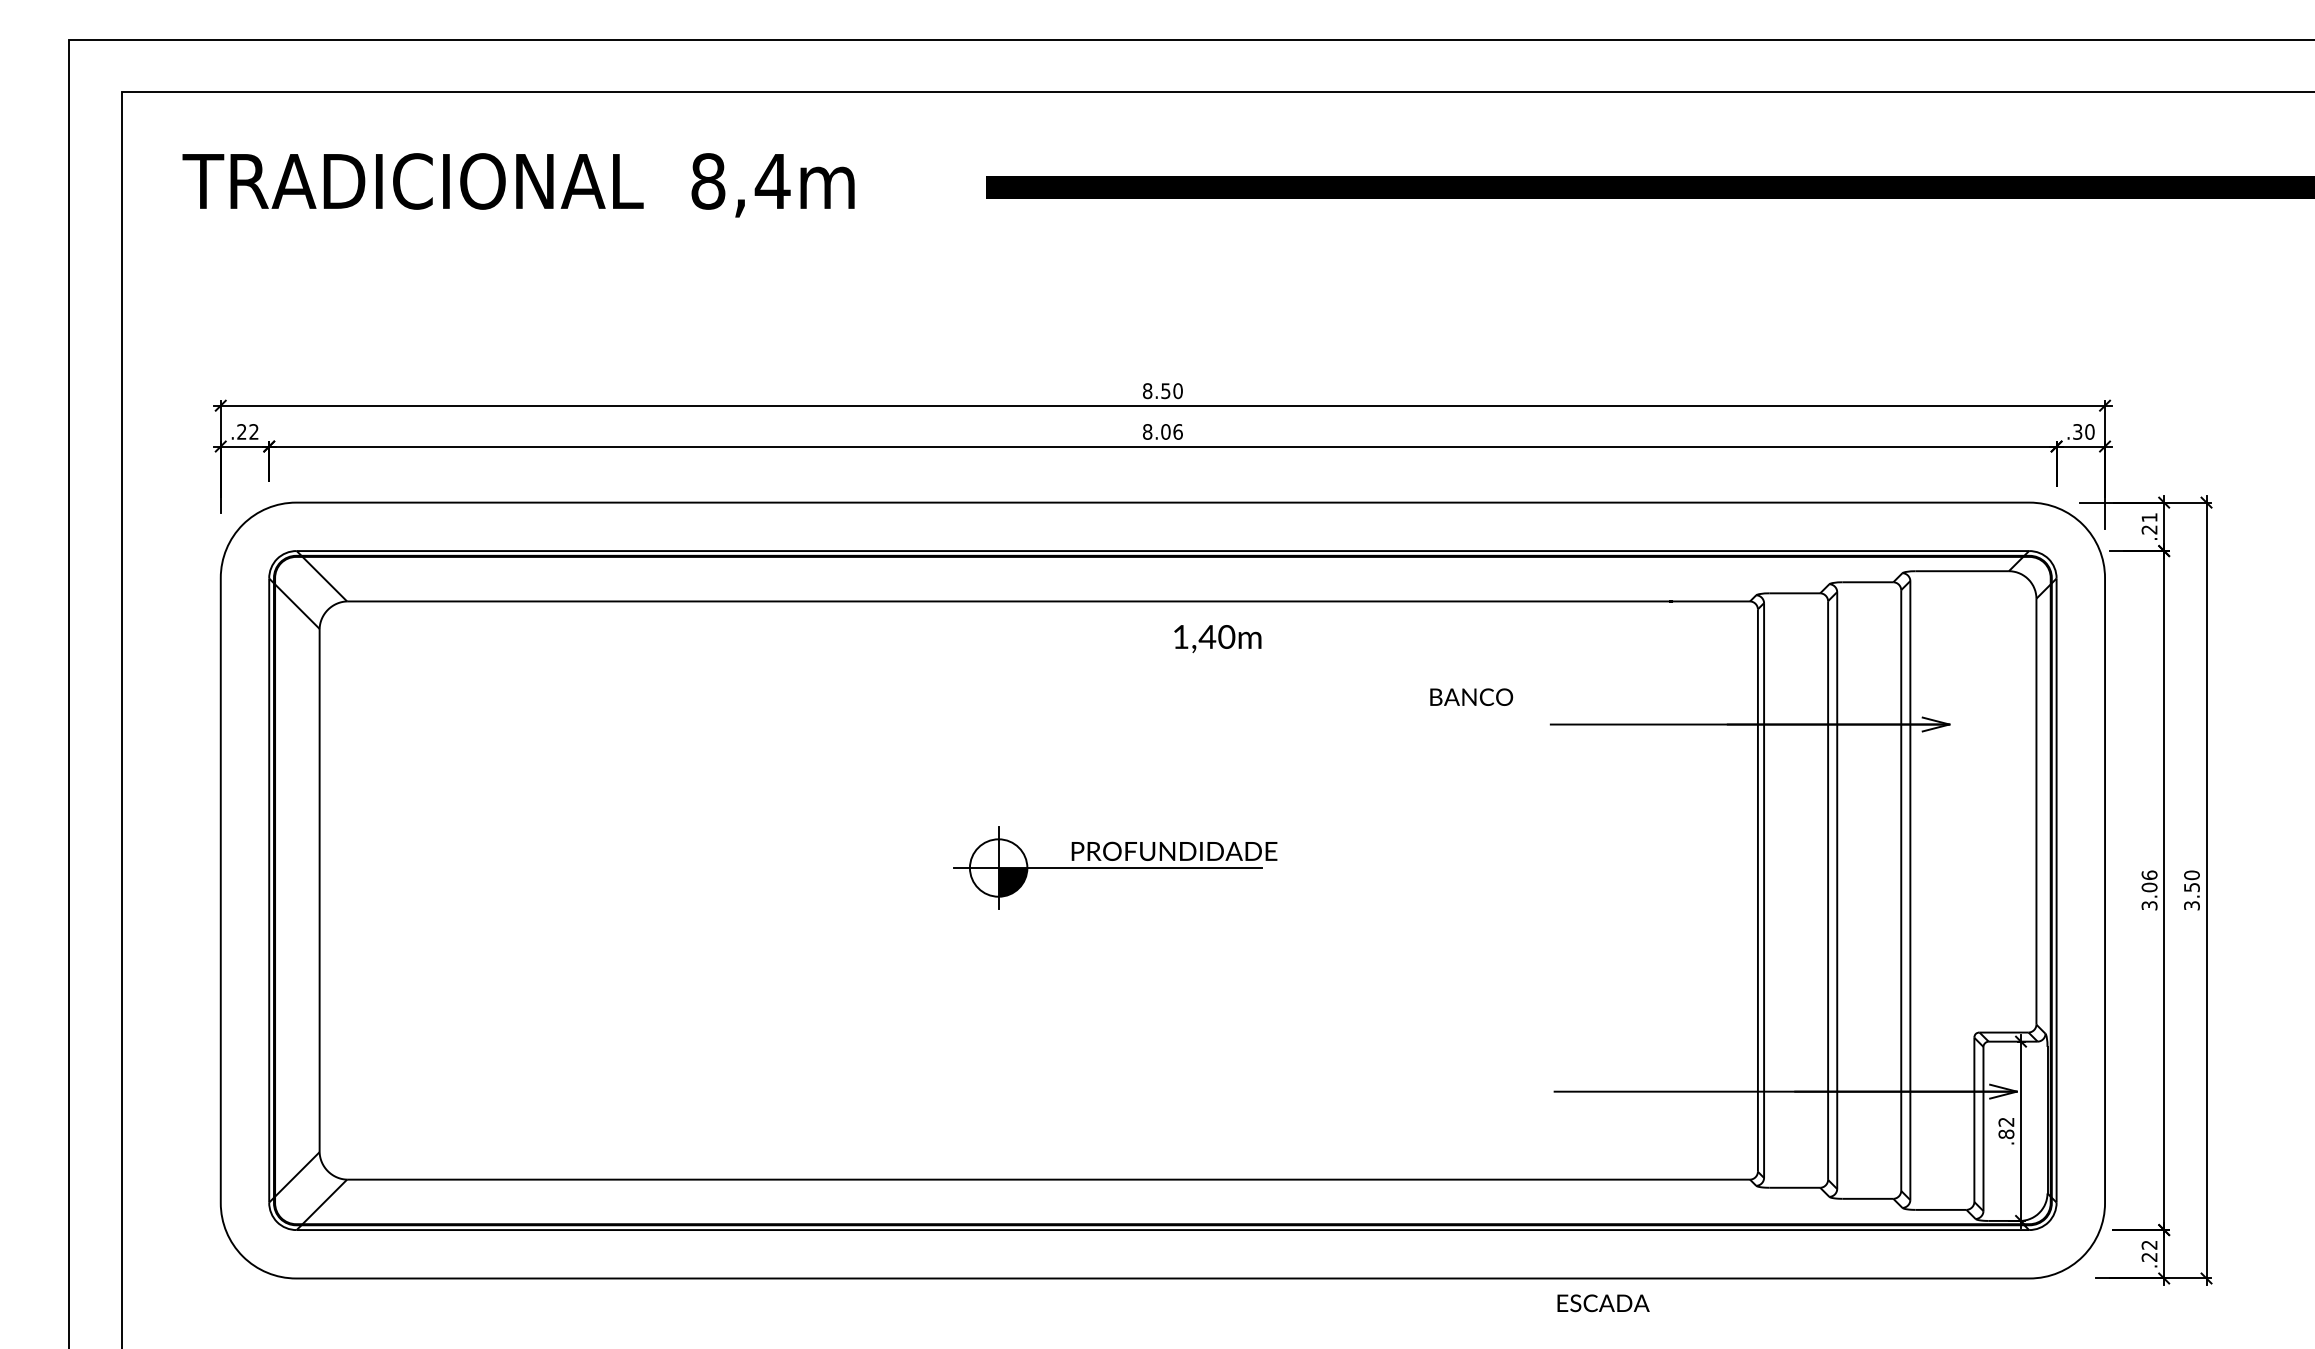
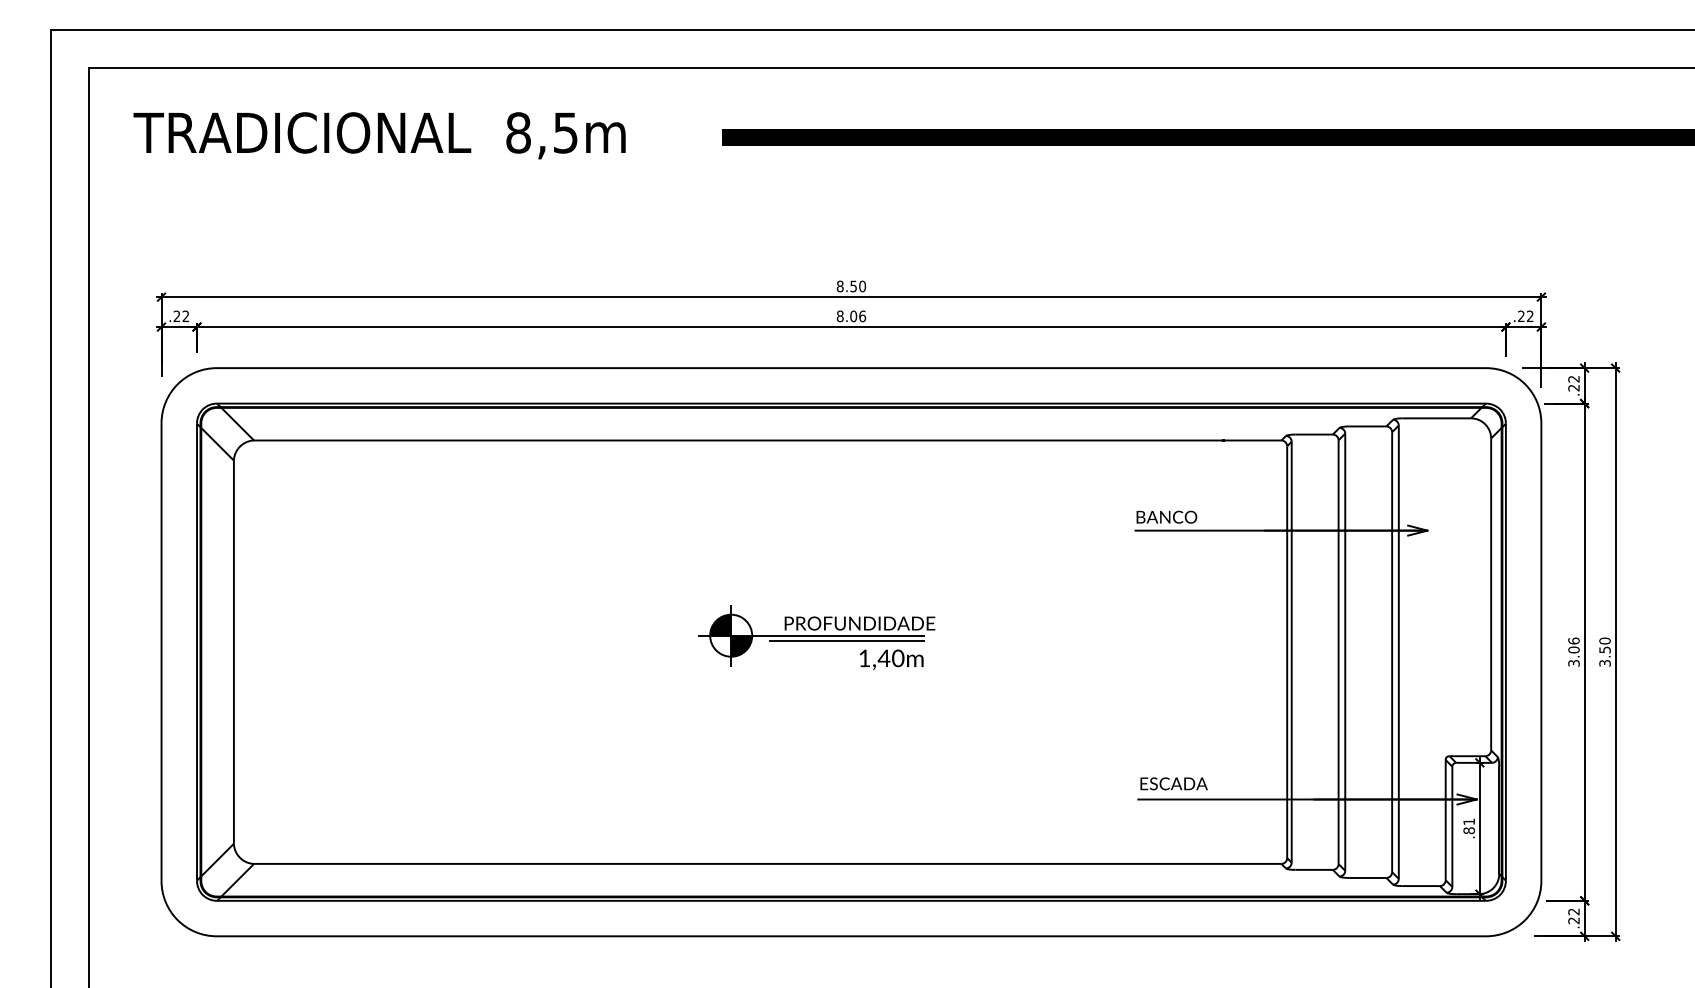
text: (772, 181) -> (565, 132), 8,4m -> 8,5m
text: (2083, 431) -> (1525, 316), .30 -> .22
text: (2149, 517) -> (1573, 379), .21 -> .22
text: (1217, 638) -> (891, 659), moved
text: (1471, 696) -> (1166, 516), moved
fill: (983, 853) -> (720, 625), added
line: (1156, 875) -> (846, 641), added
text: (2006, 1121) -> (1469, 821), .82 -> .81
text: (1603, 1303) -> (1174, 783), moved

